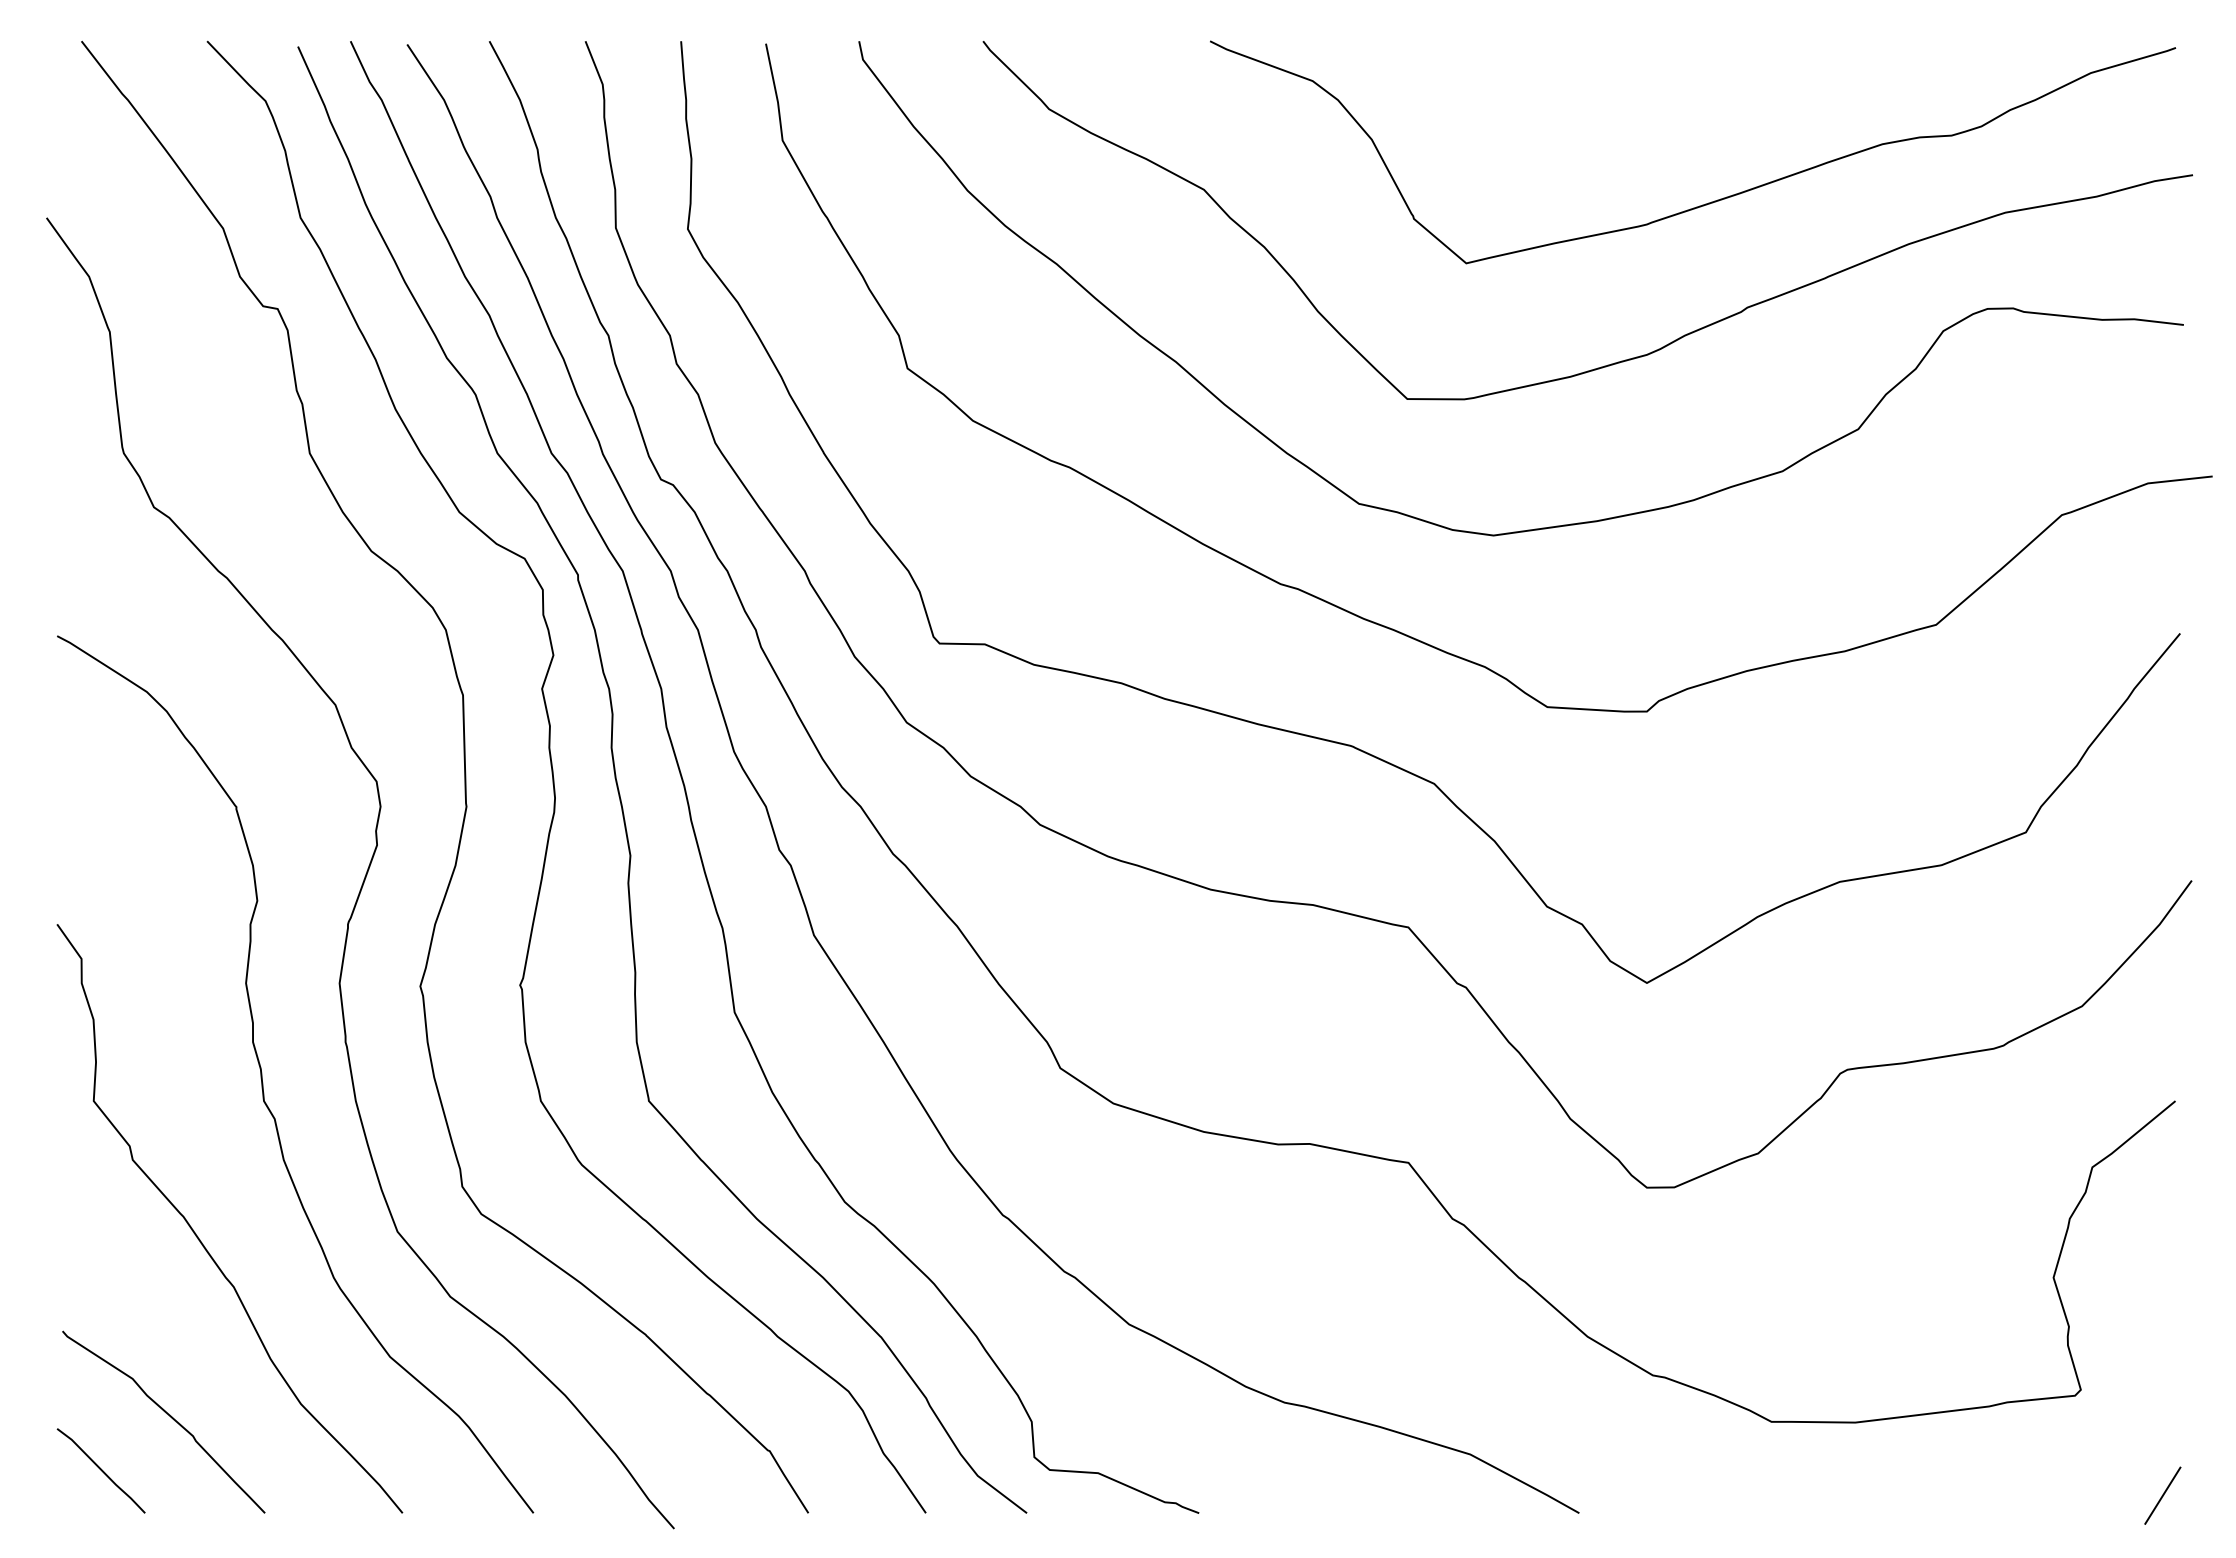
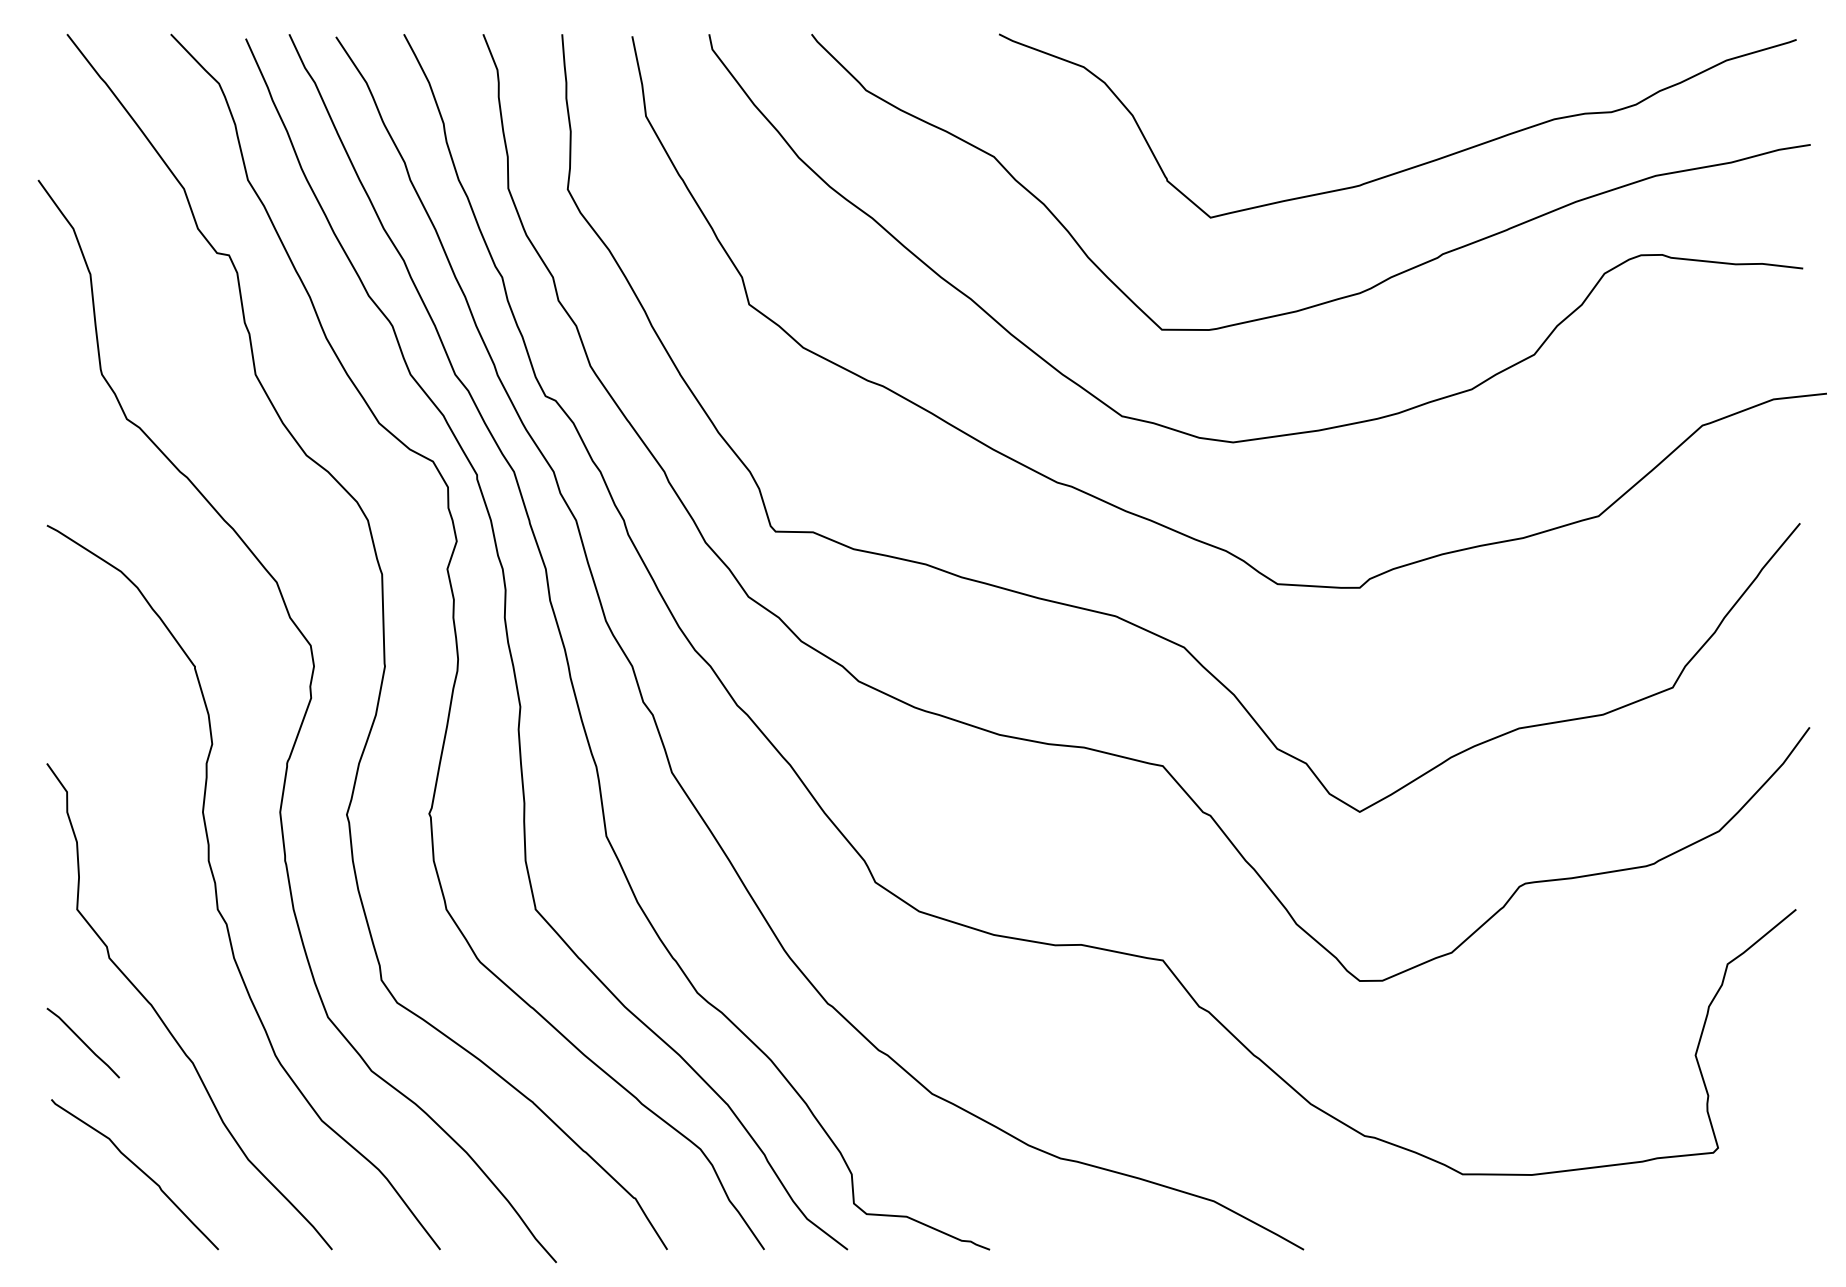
line: (100, 1470) -> (82, 1042), moved
line: (2162, 1495) -> (1785, 1235), removed

